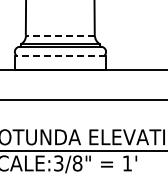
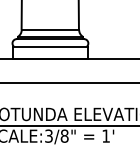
line: (60, 35) -> (50, 29), dashed -> solid
line: (60, 56) -> (50, 47), dashed -> solid

